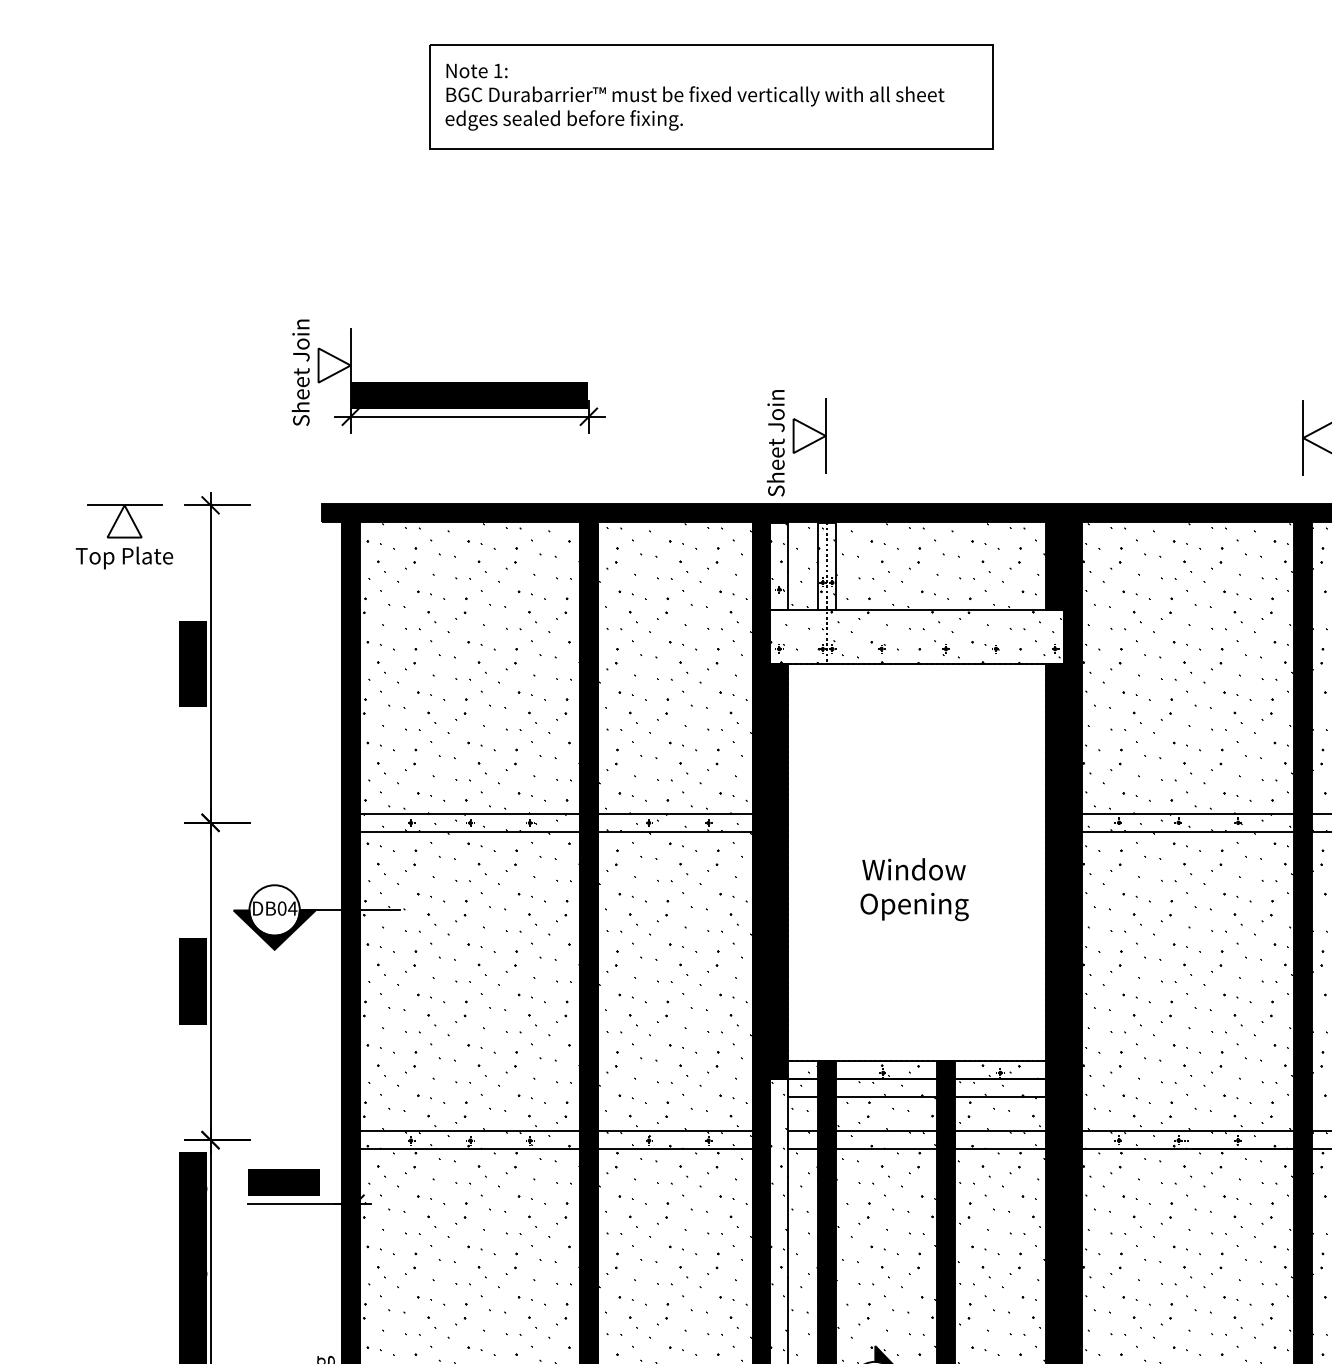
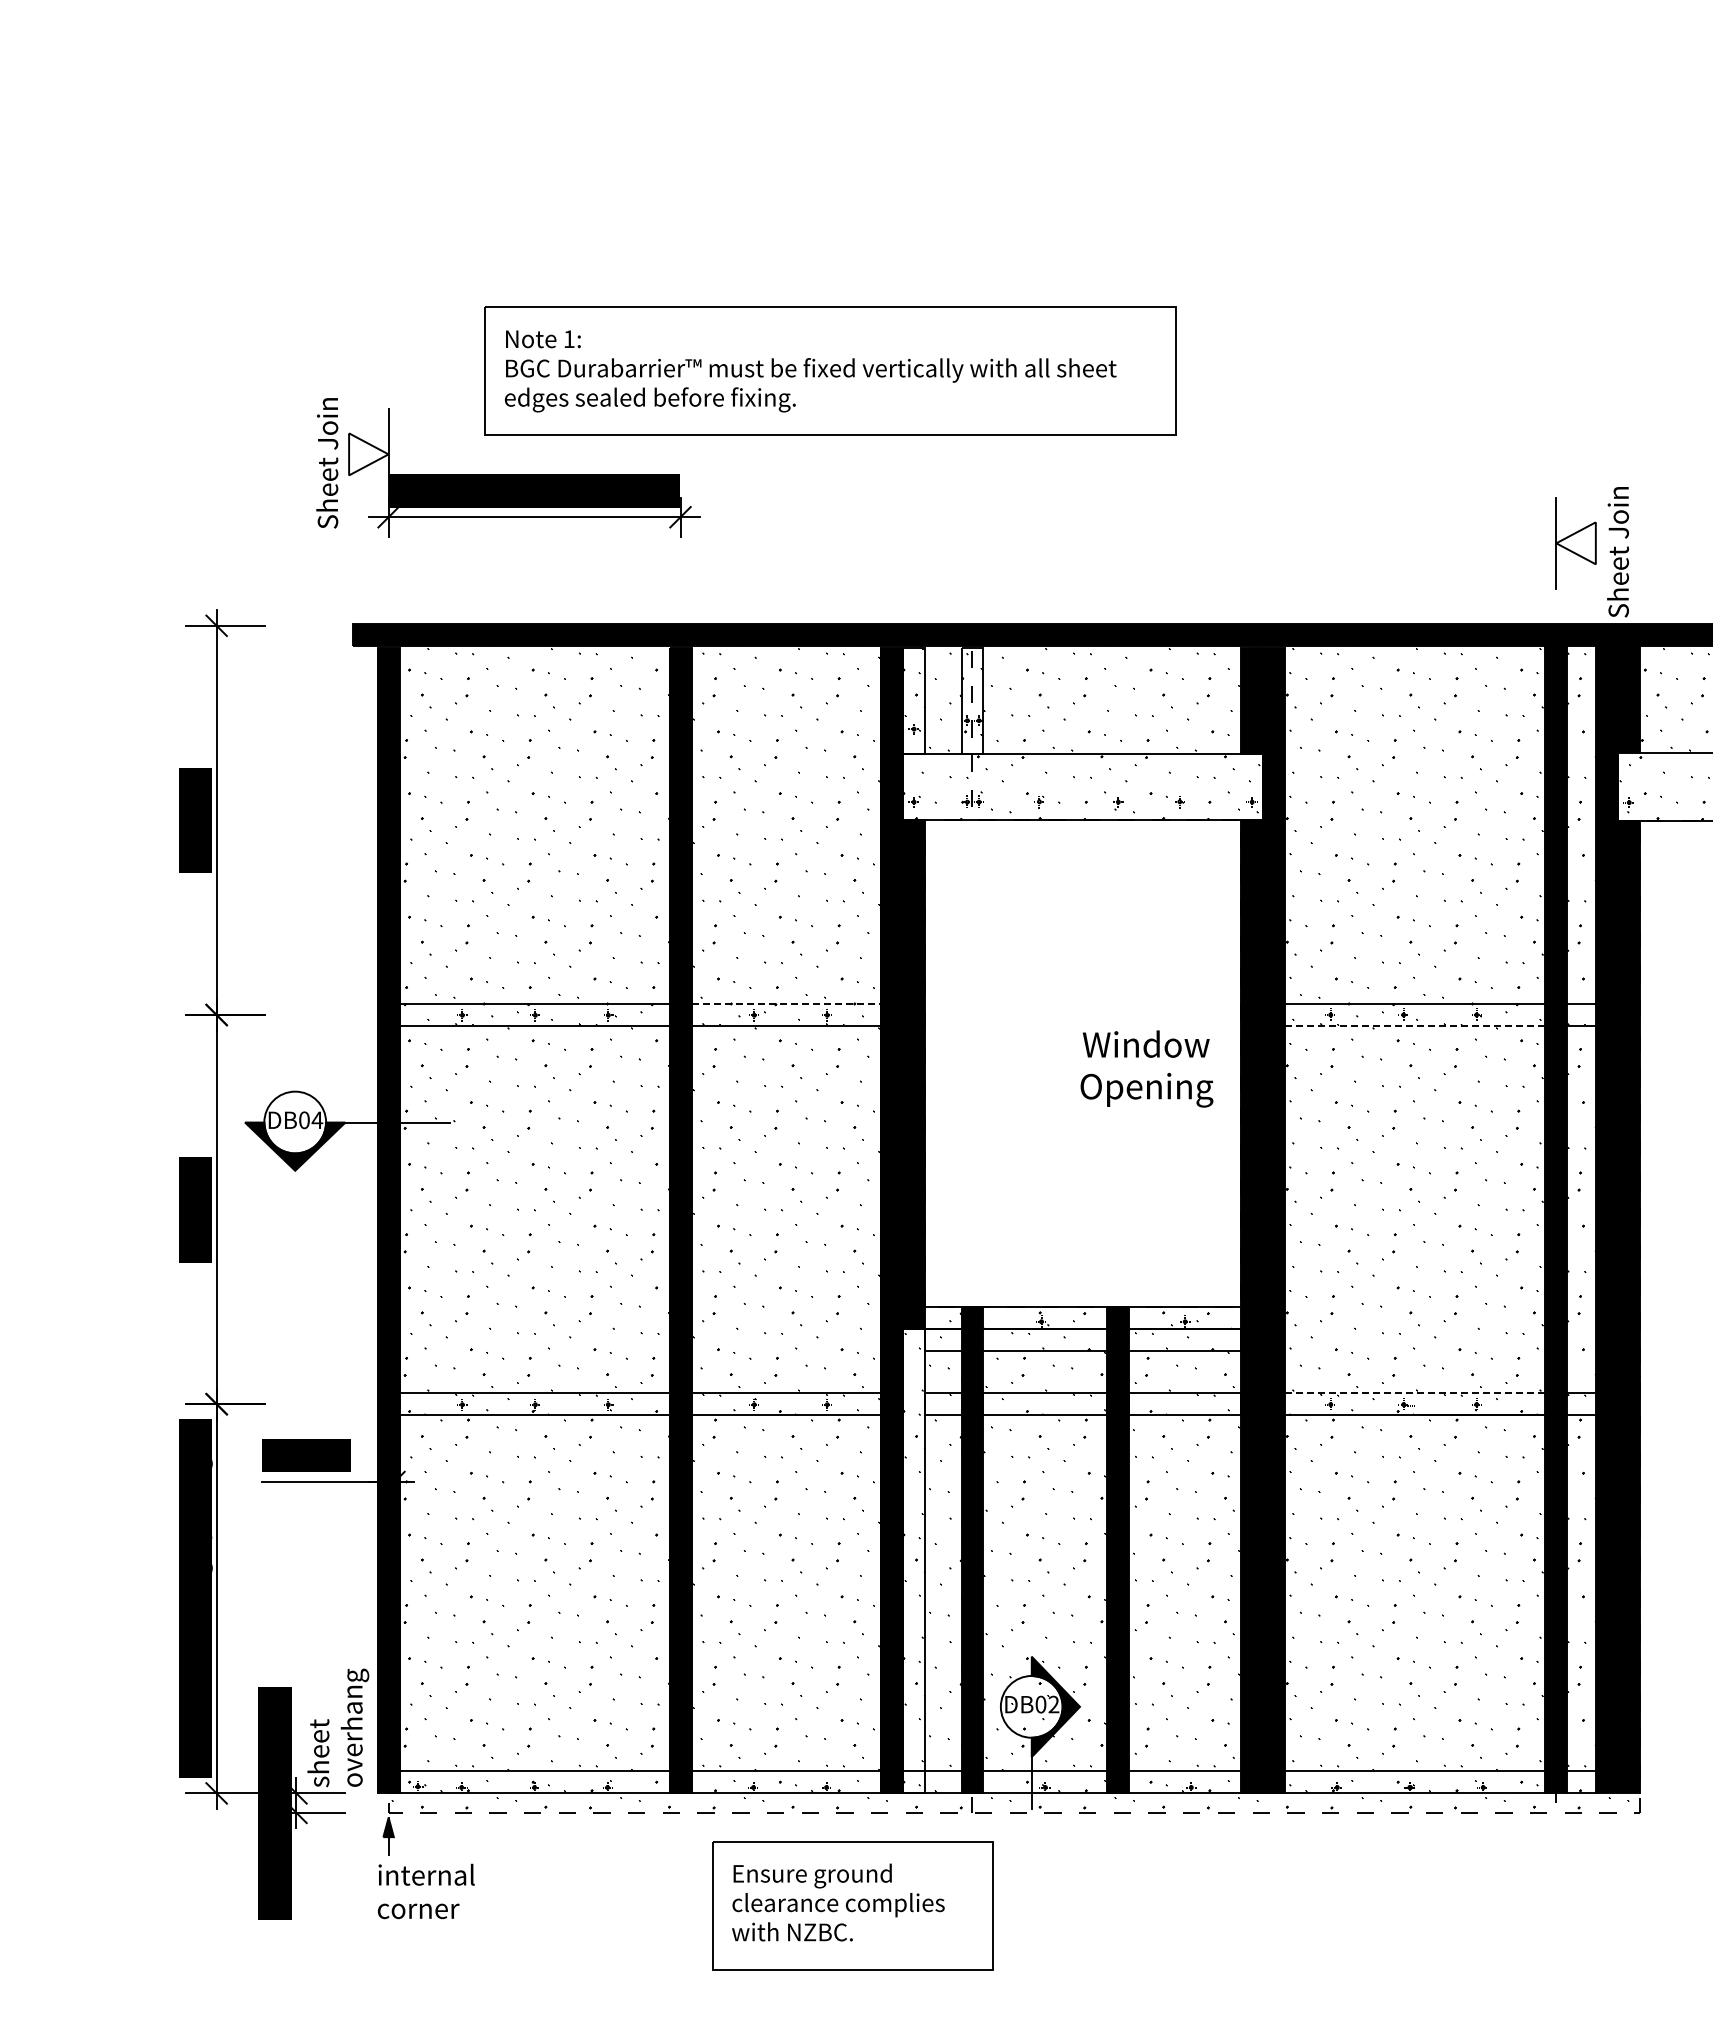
part: (711, 96) -> (830, 370), moved
part: (796, 443) -> (934, 549), removed
part: (123, 536) -> (110, 664), removed
line: (675, 814) -> (786, 1004), solid -> dashed
line: (1188, 831) -> (1415, 1025), solid -> dashed
text: (914, 889) -> (1146, 1068), moved
line: (1188, 1131) -> (1415, 1393), solid -> dashed

